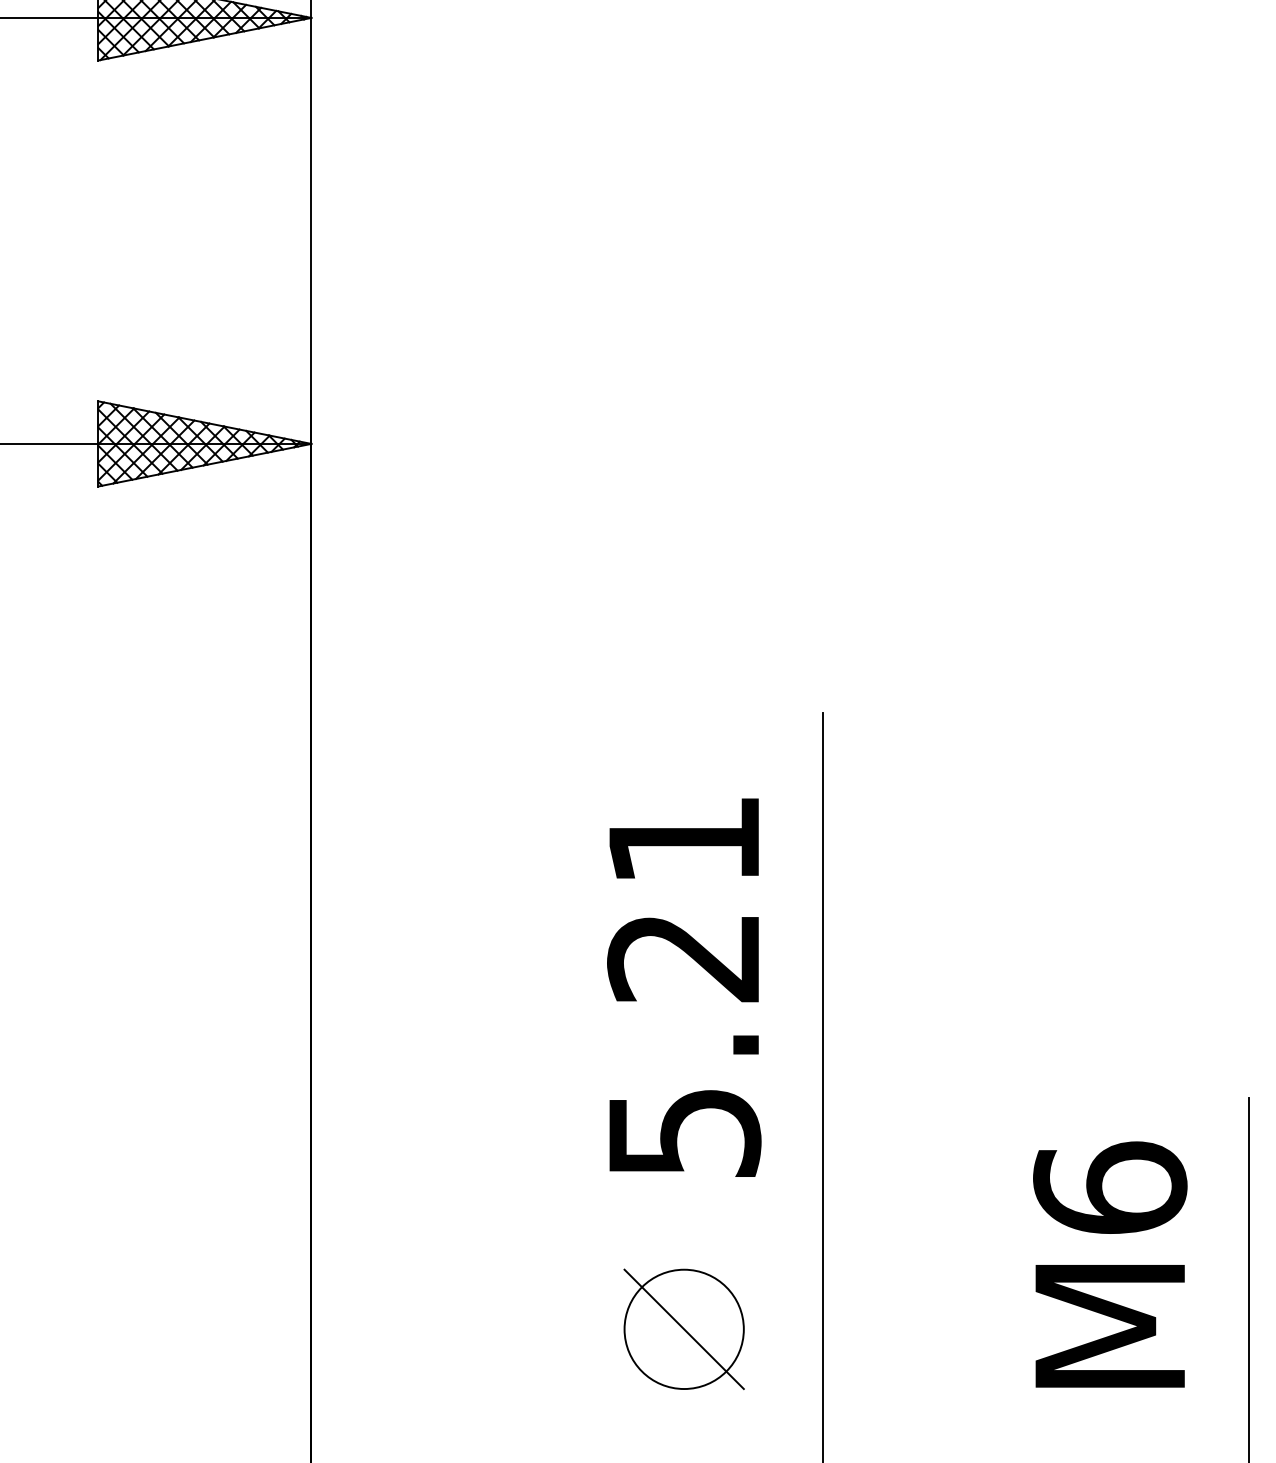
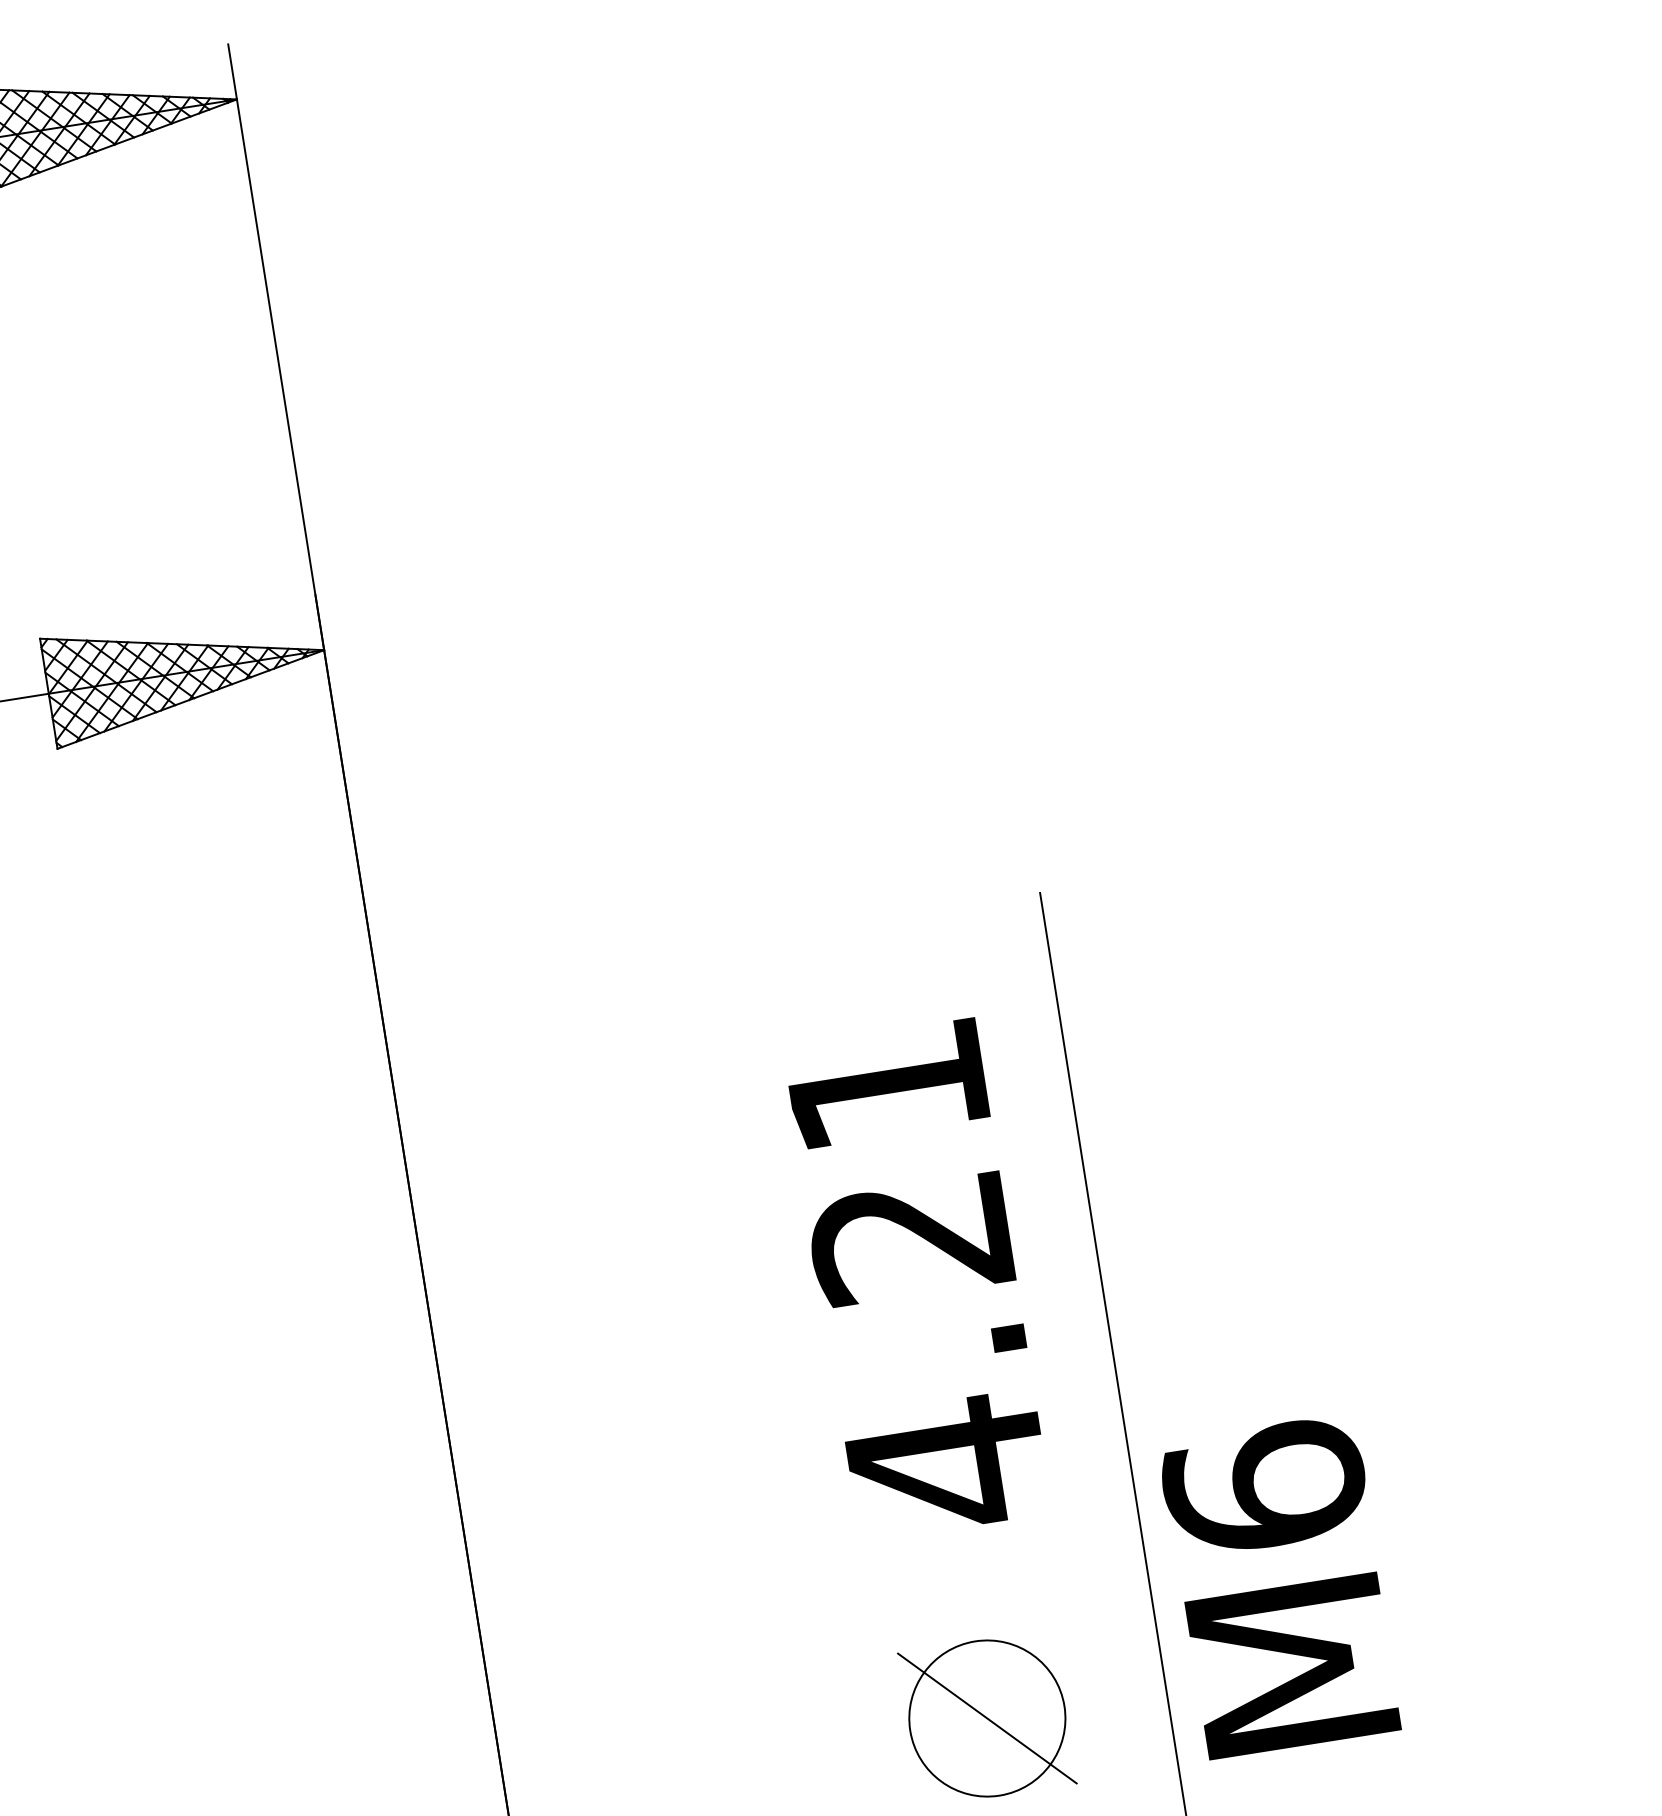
text: (685, 1133) -> (948, 1465), 5.21 -> 4.21
text: (1110, 1264) -> (1280, 1586), moved

